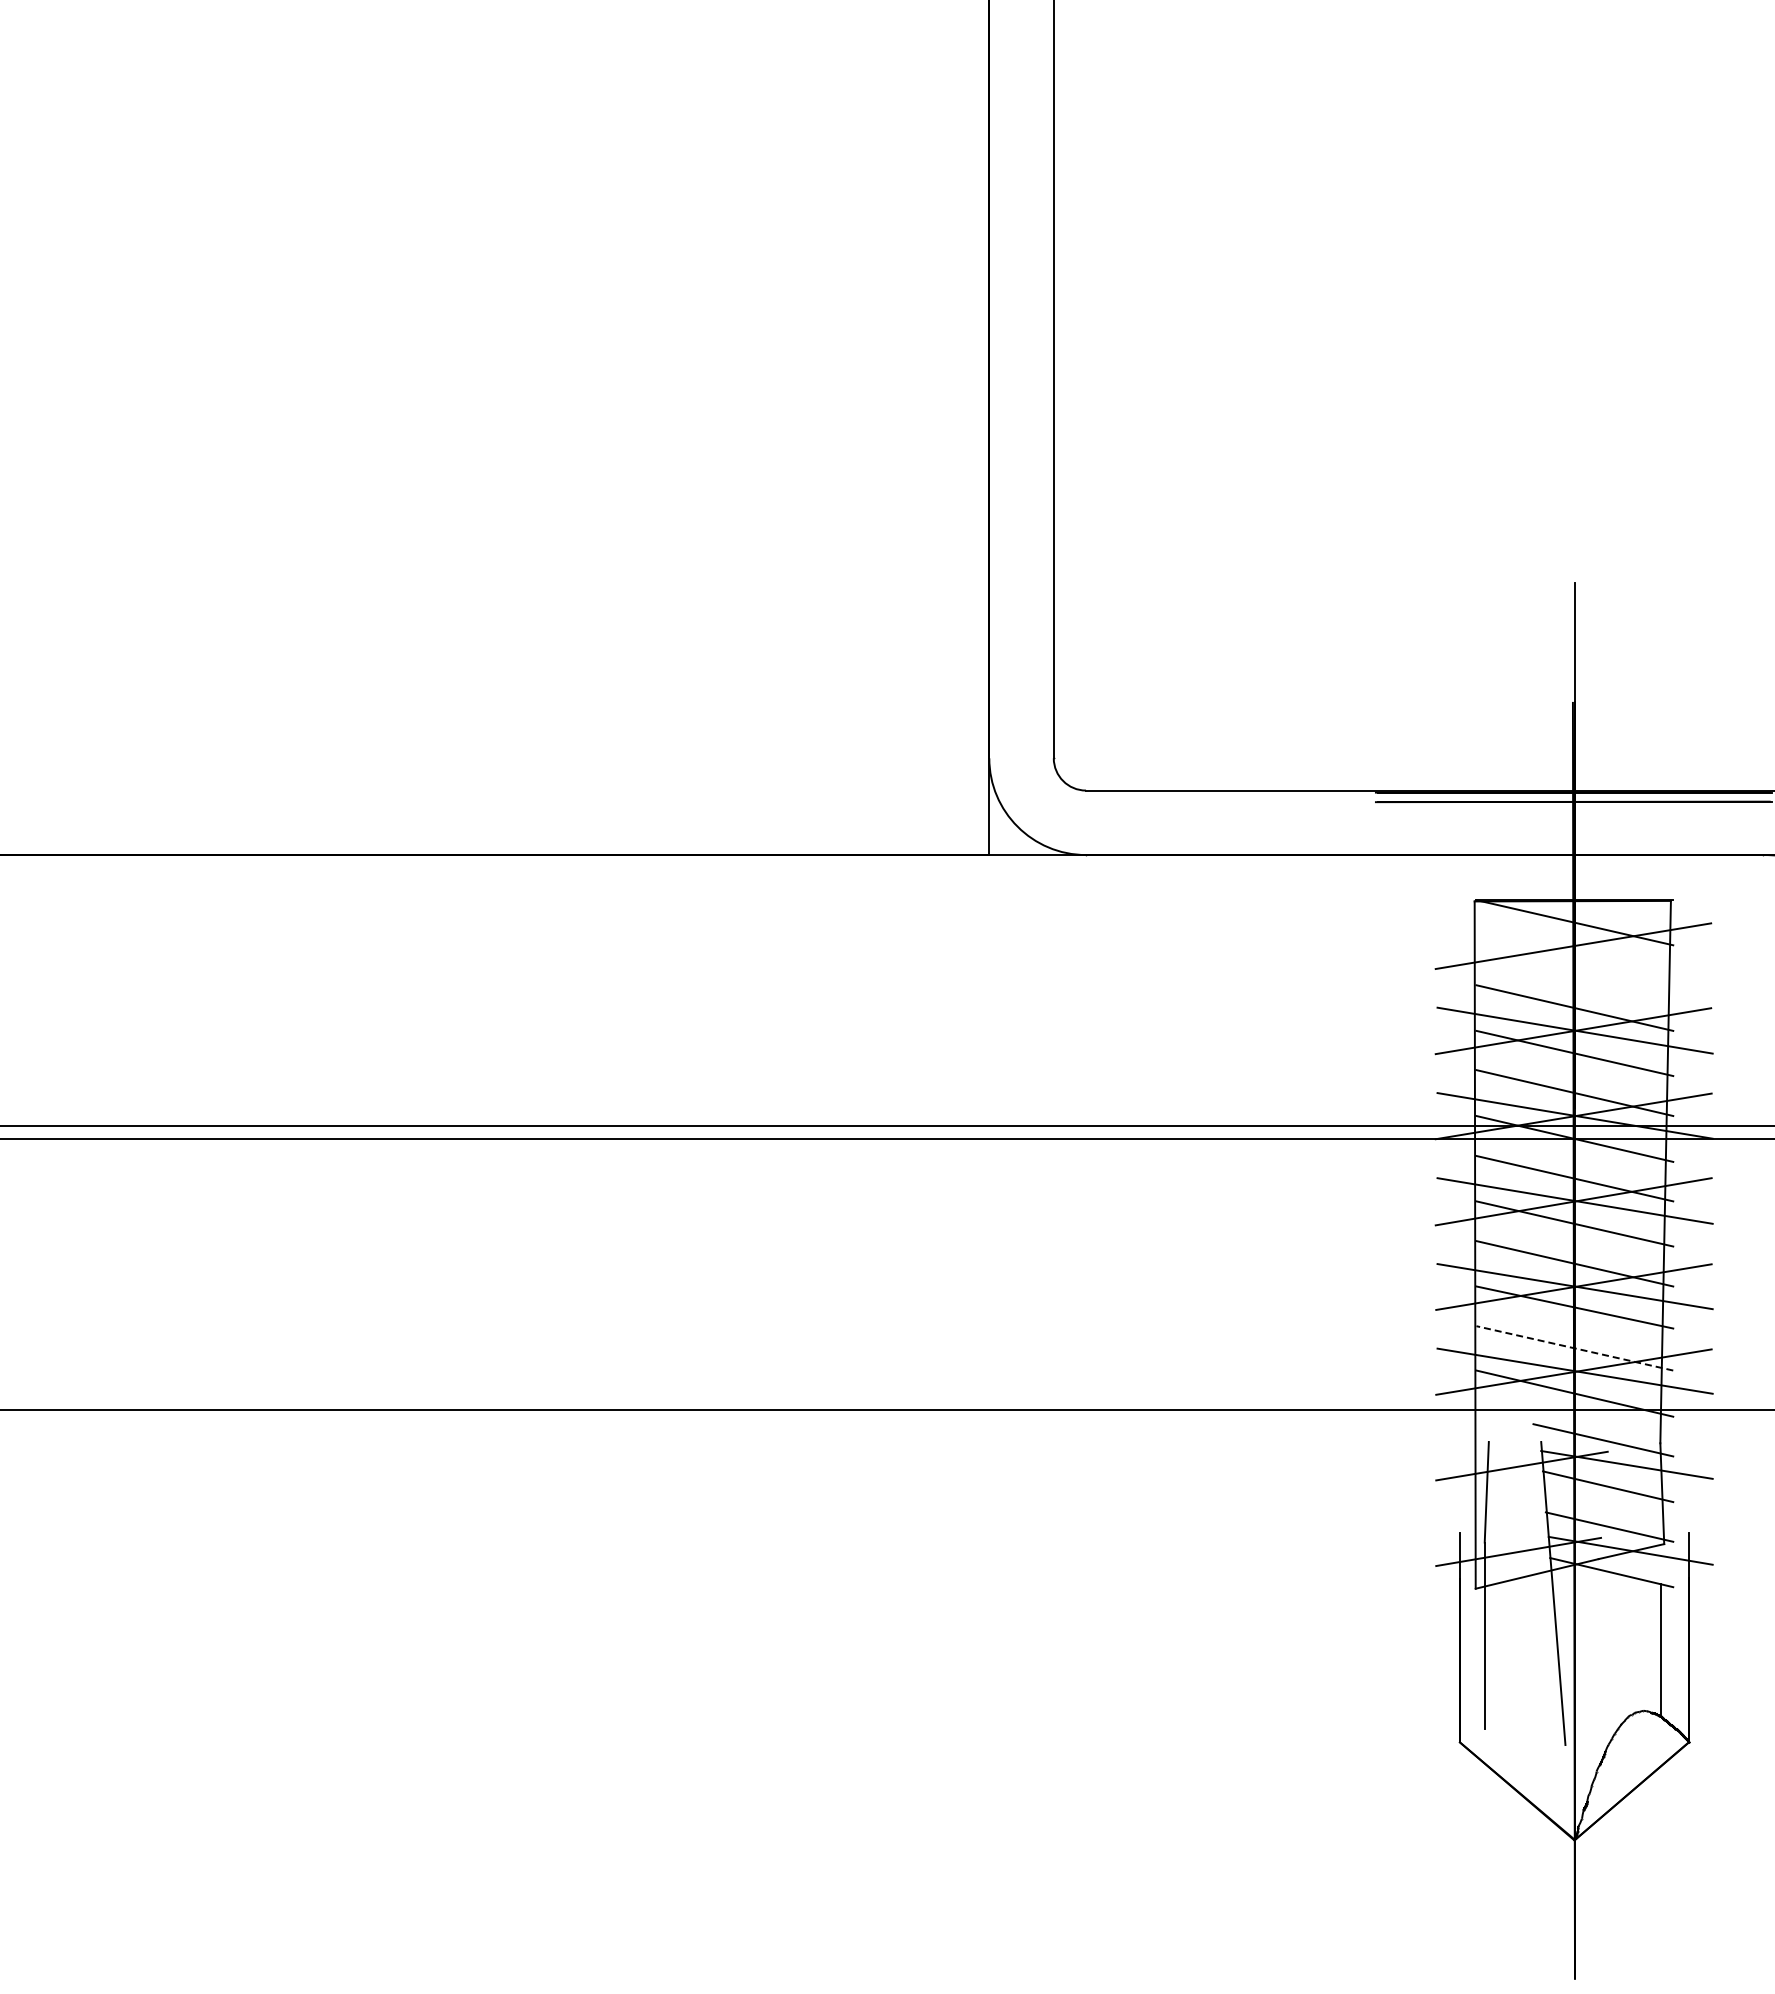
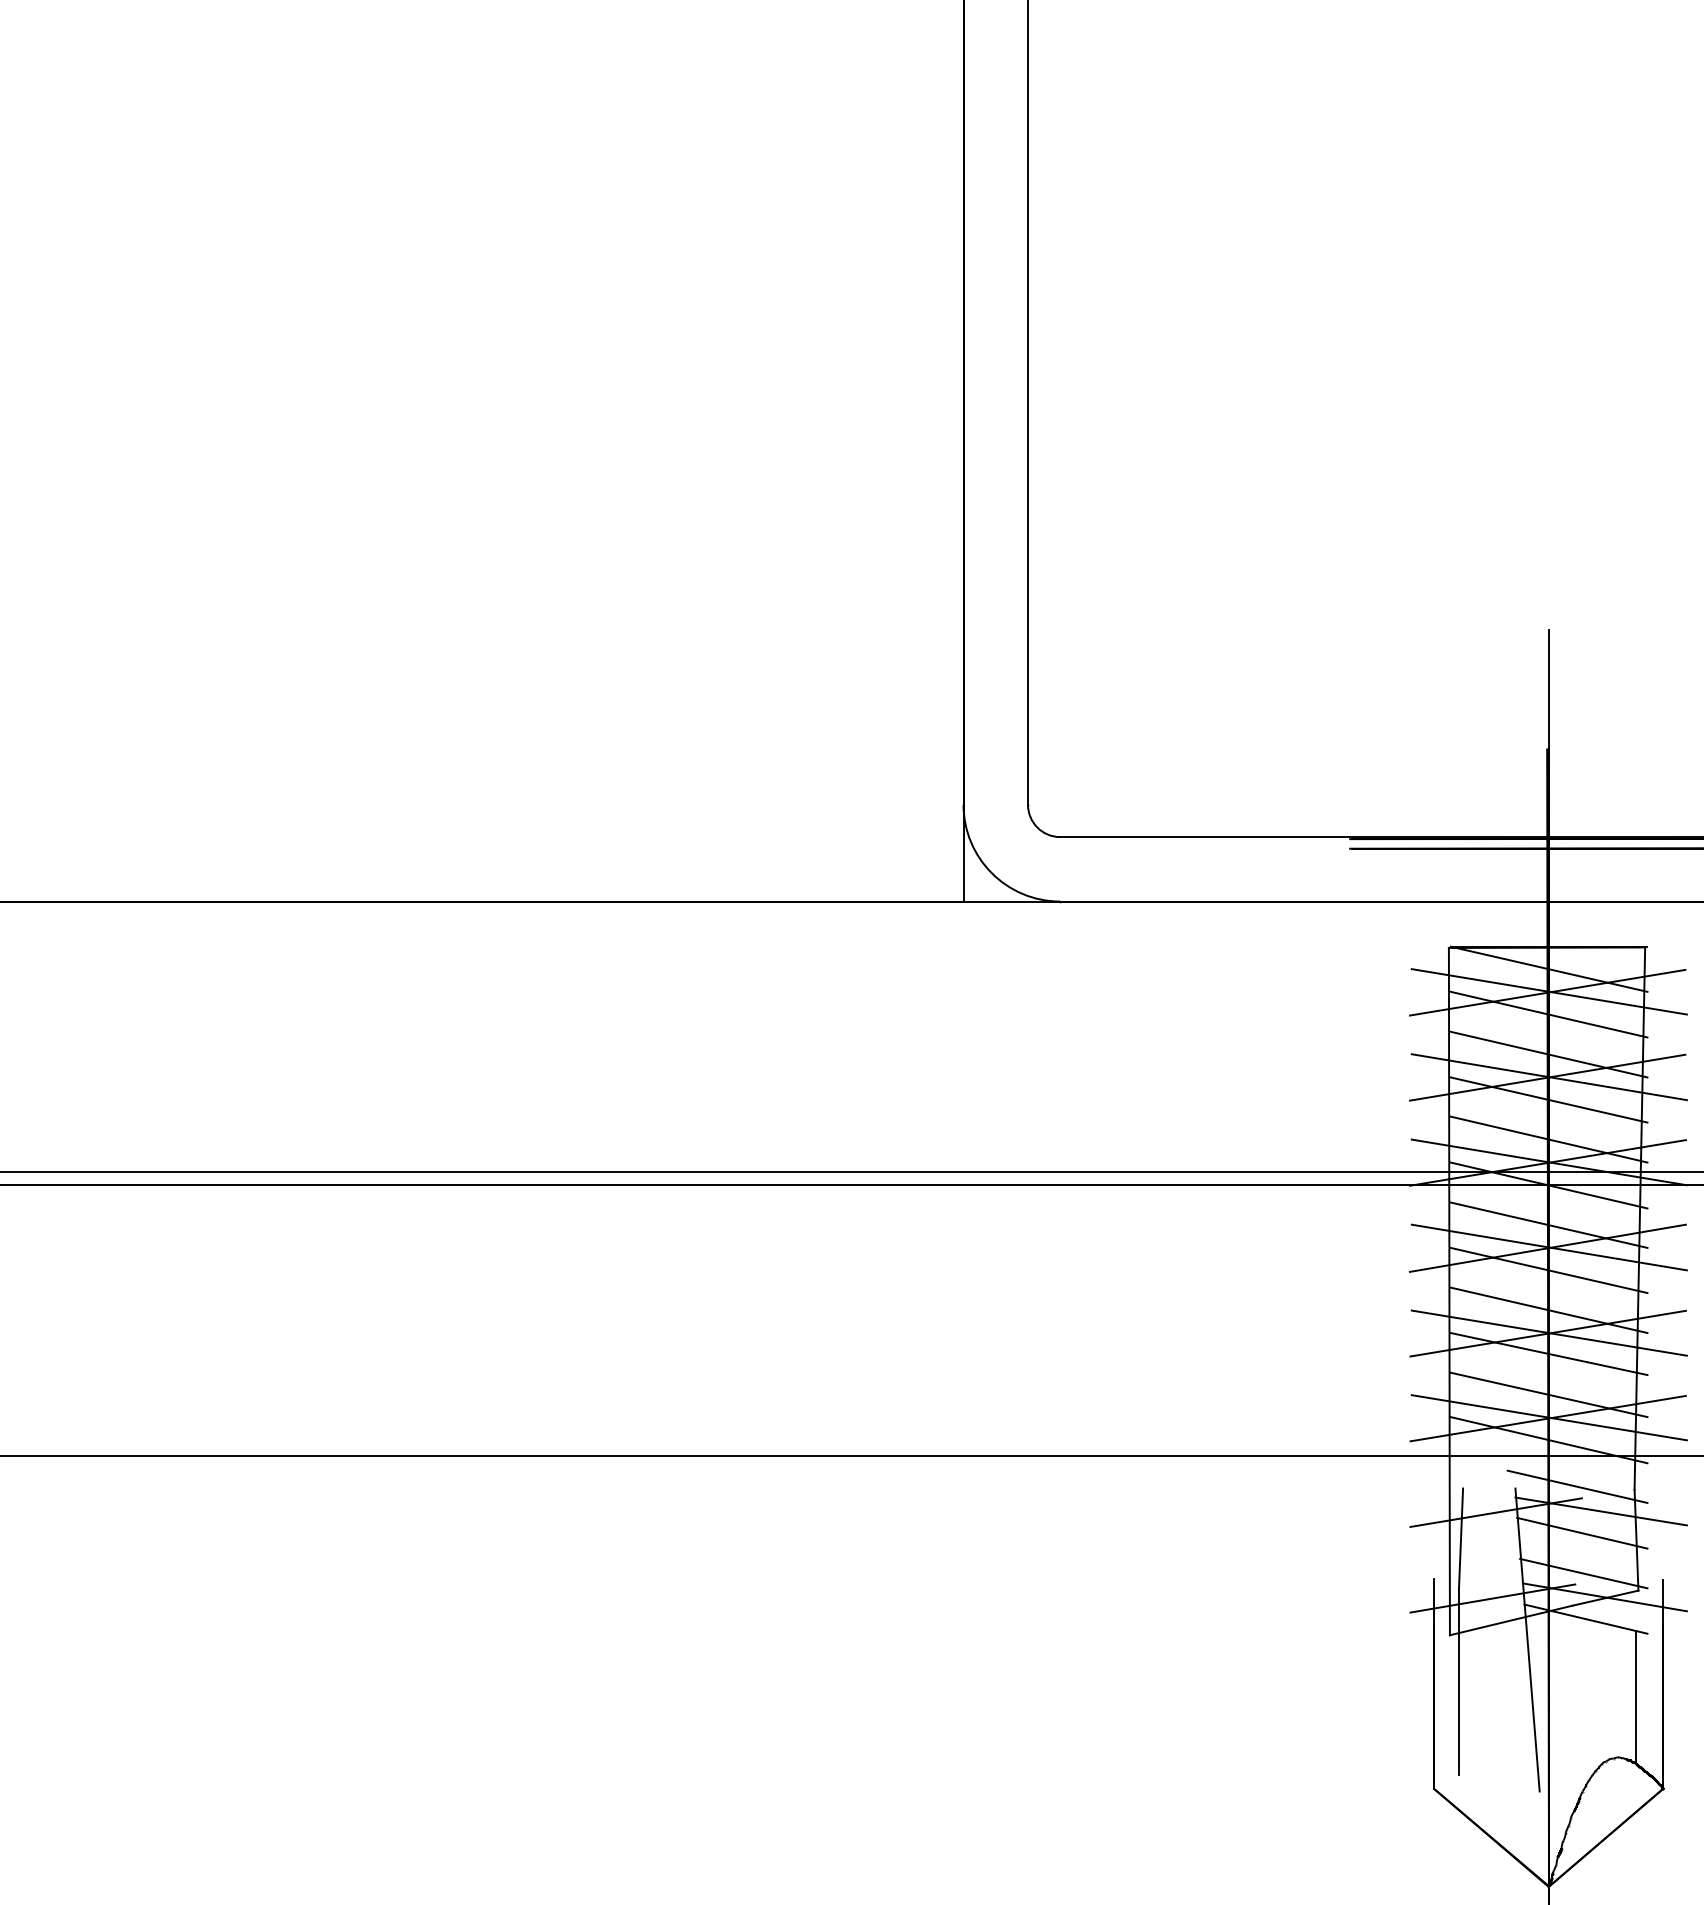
line: (1574, 944) -> (1548, 991), added
line: (1574, 967) -> (1548, 1014), added
line: (1574, 1348) -> (1548, 1395), dashed -> solid

